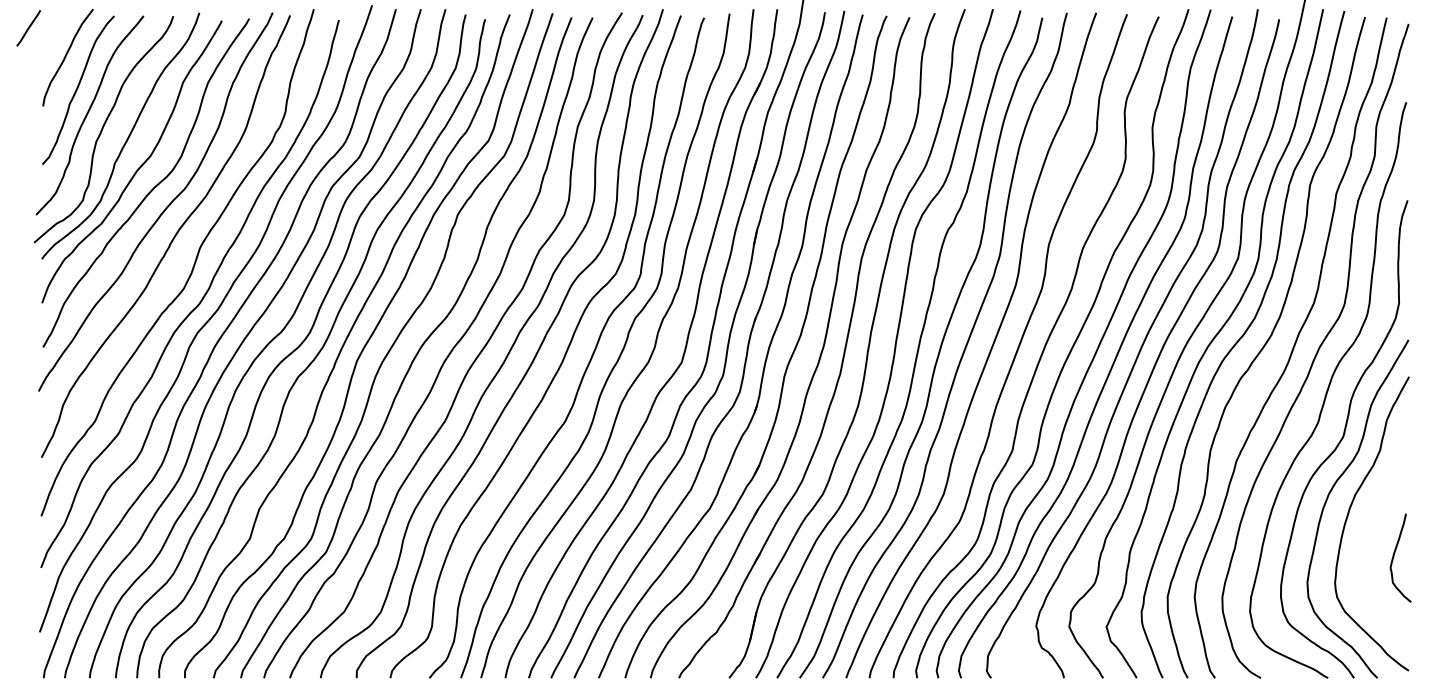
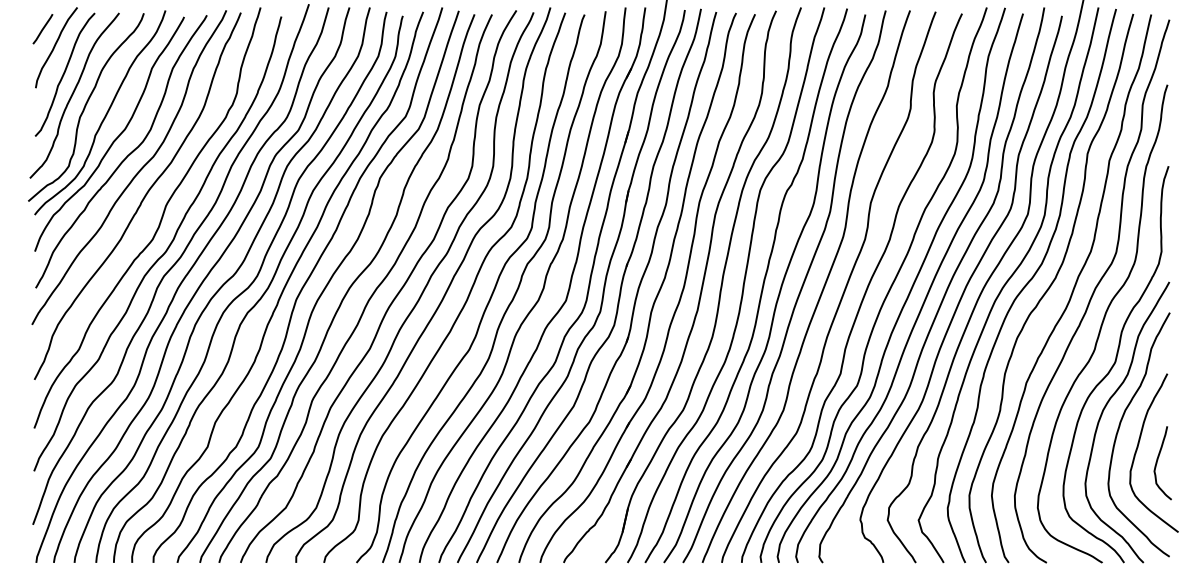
line: (28, 28) -> (42, 29), moved
curve: (1371, 538) -> (1138, 446), added

